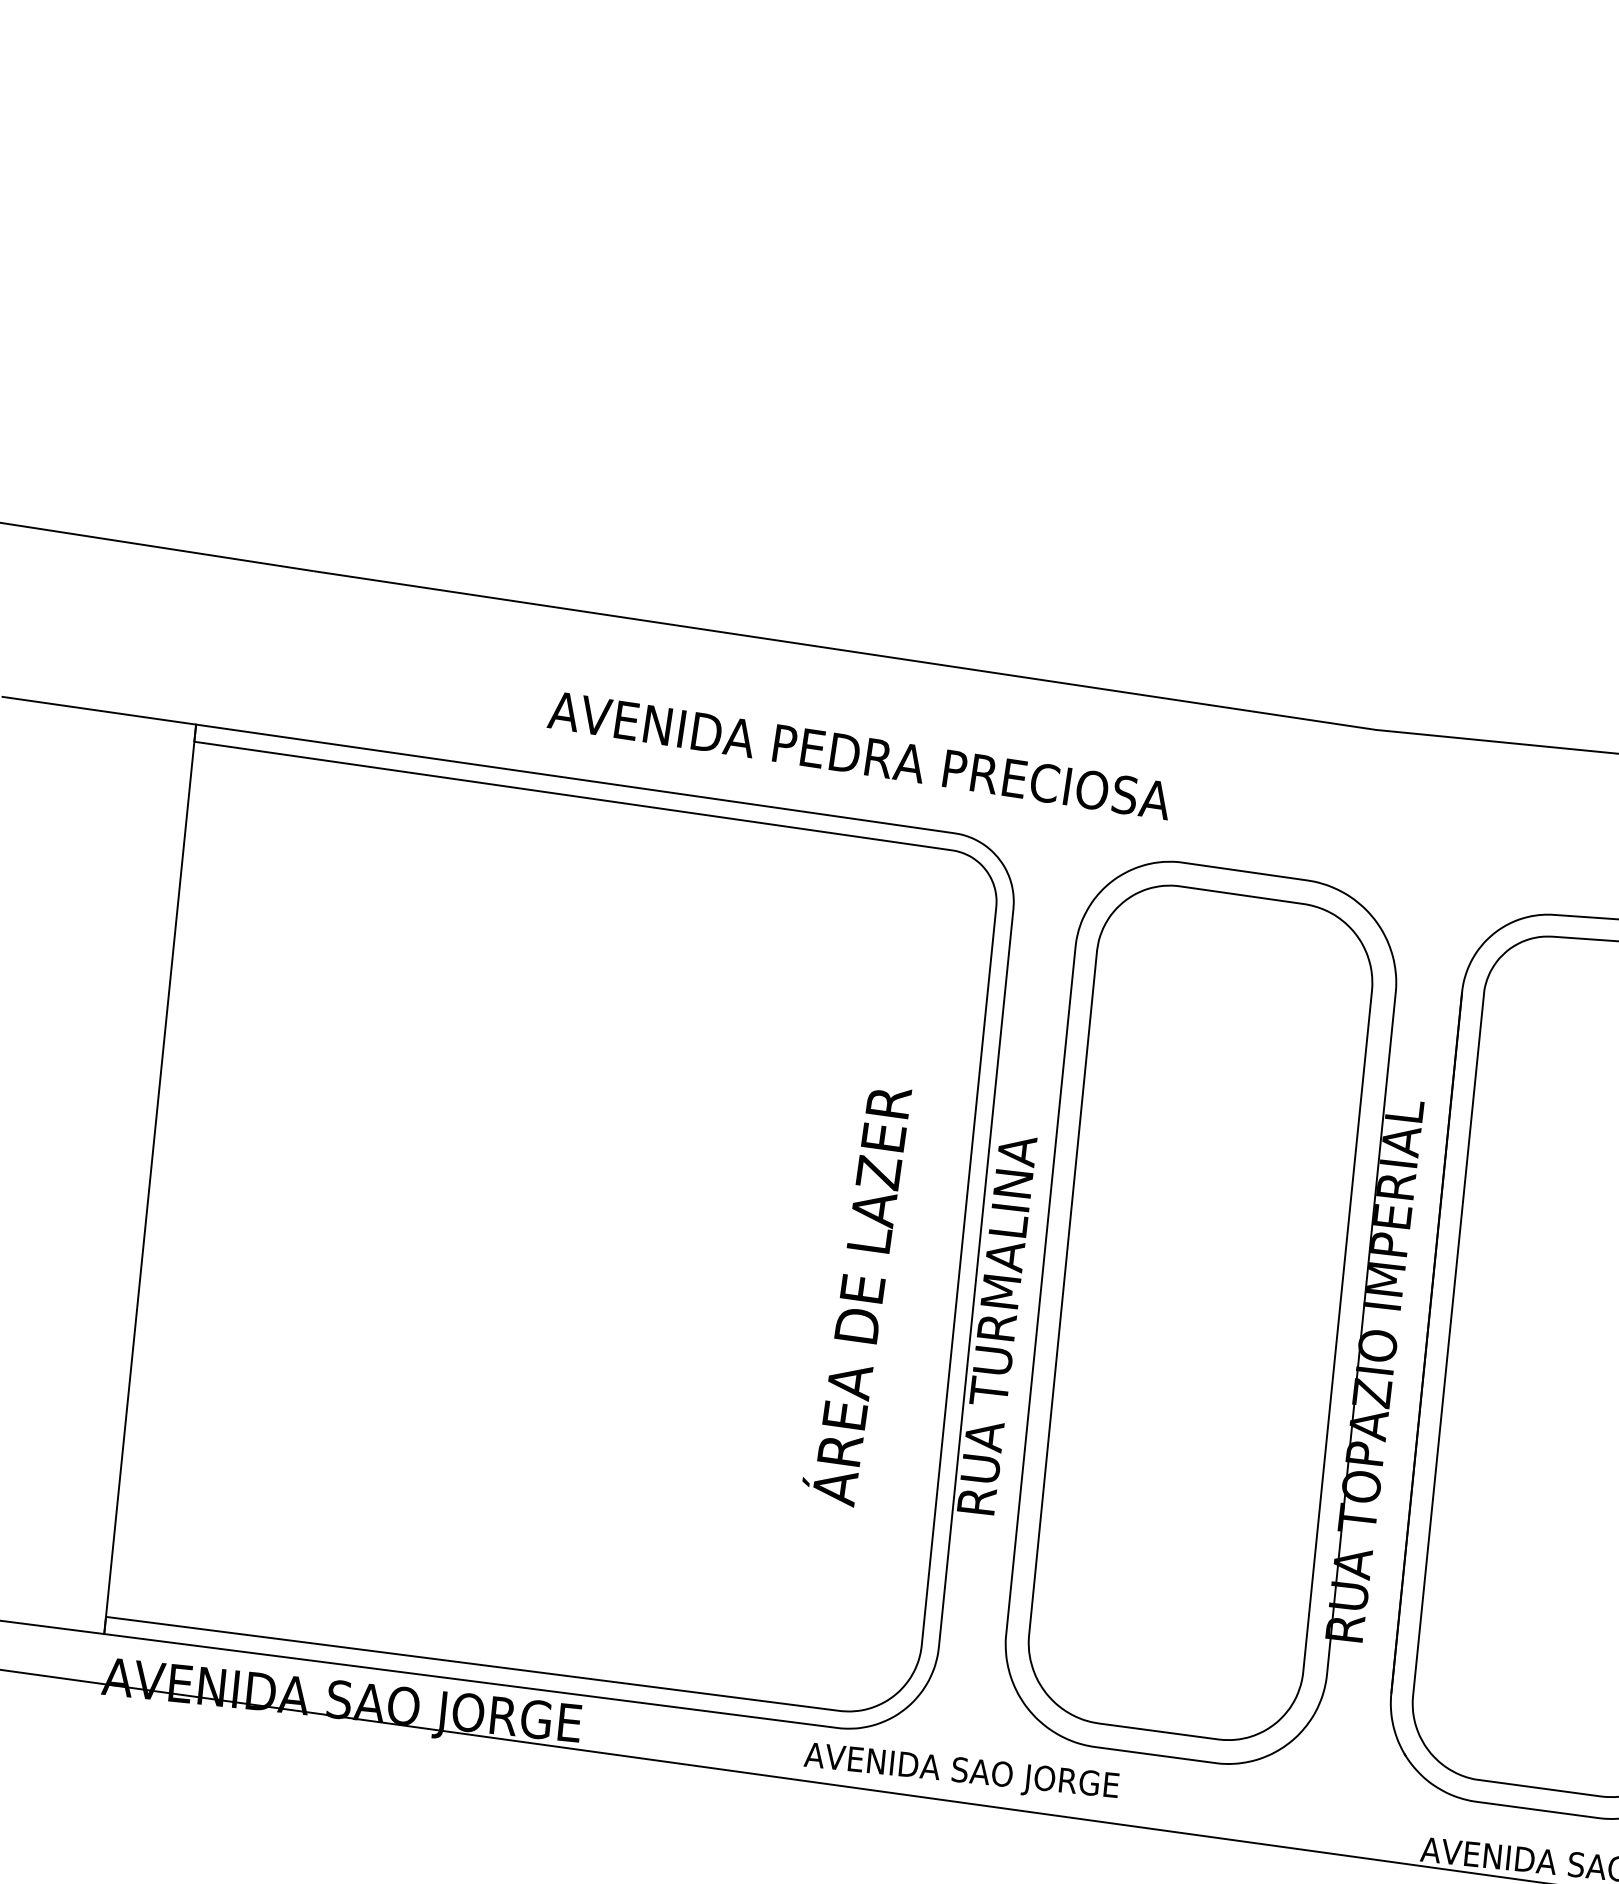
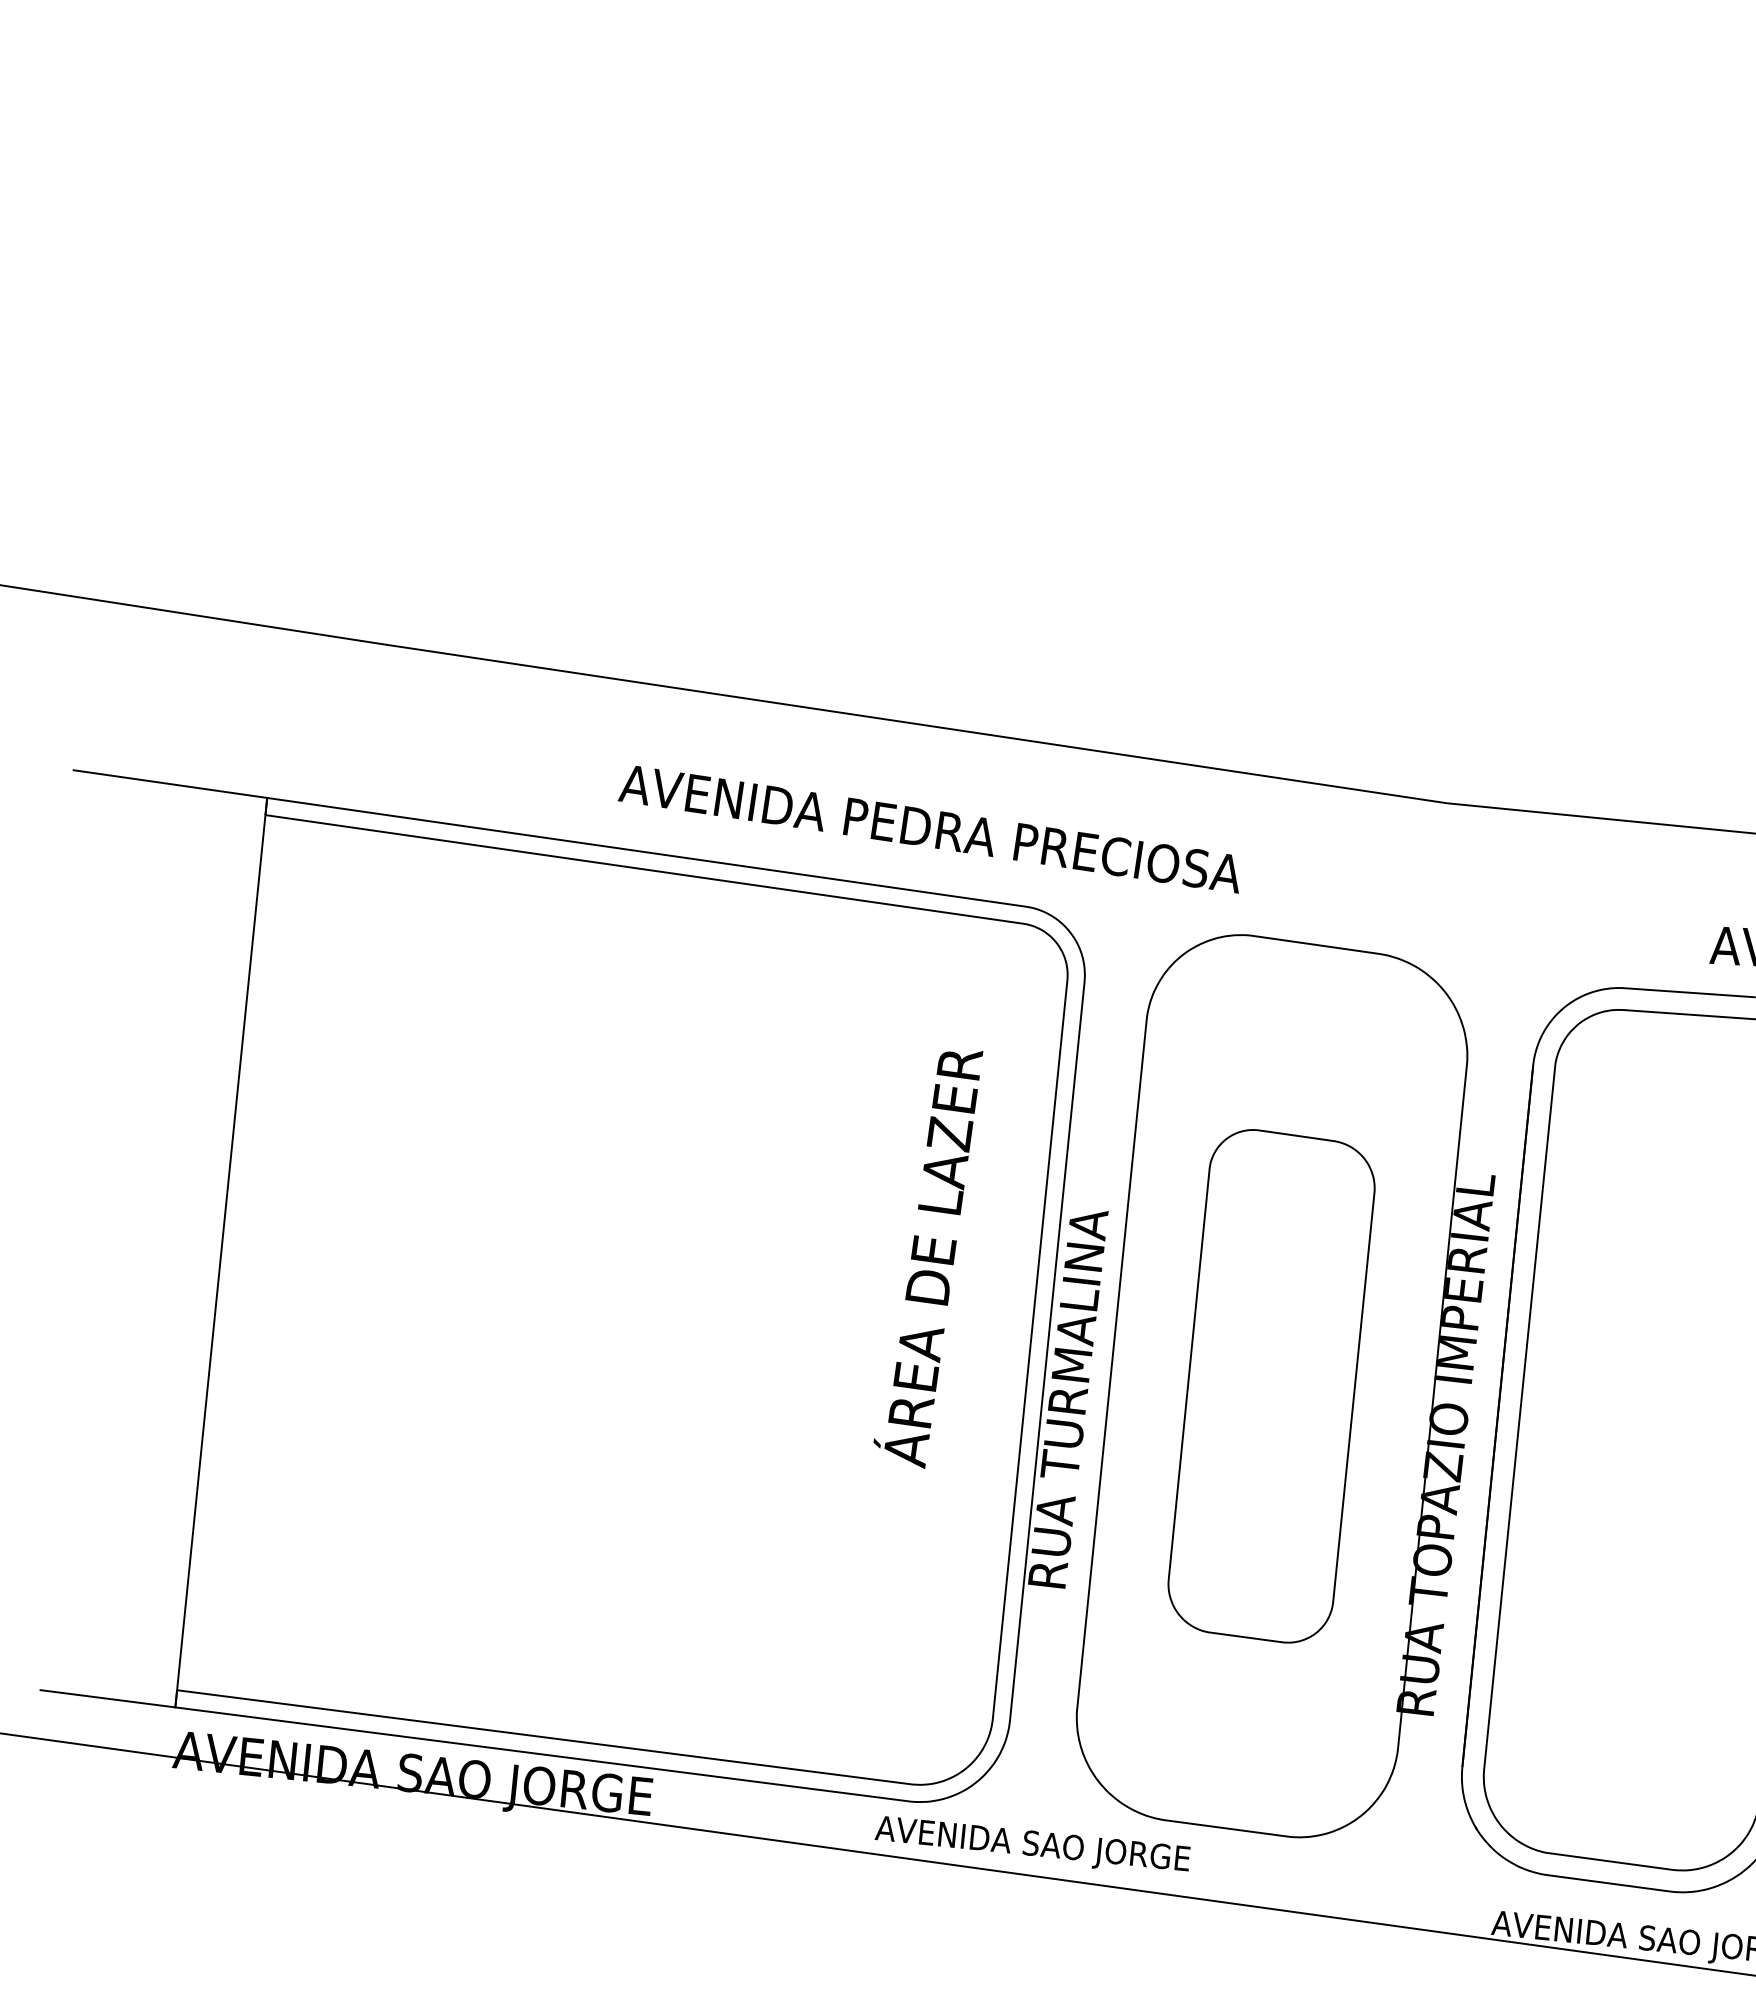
text: (857, 1298) -> (928, 1259), moved
part: (1200, 1313) -> (1271, 1386), size x0.6

